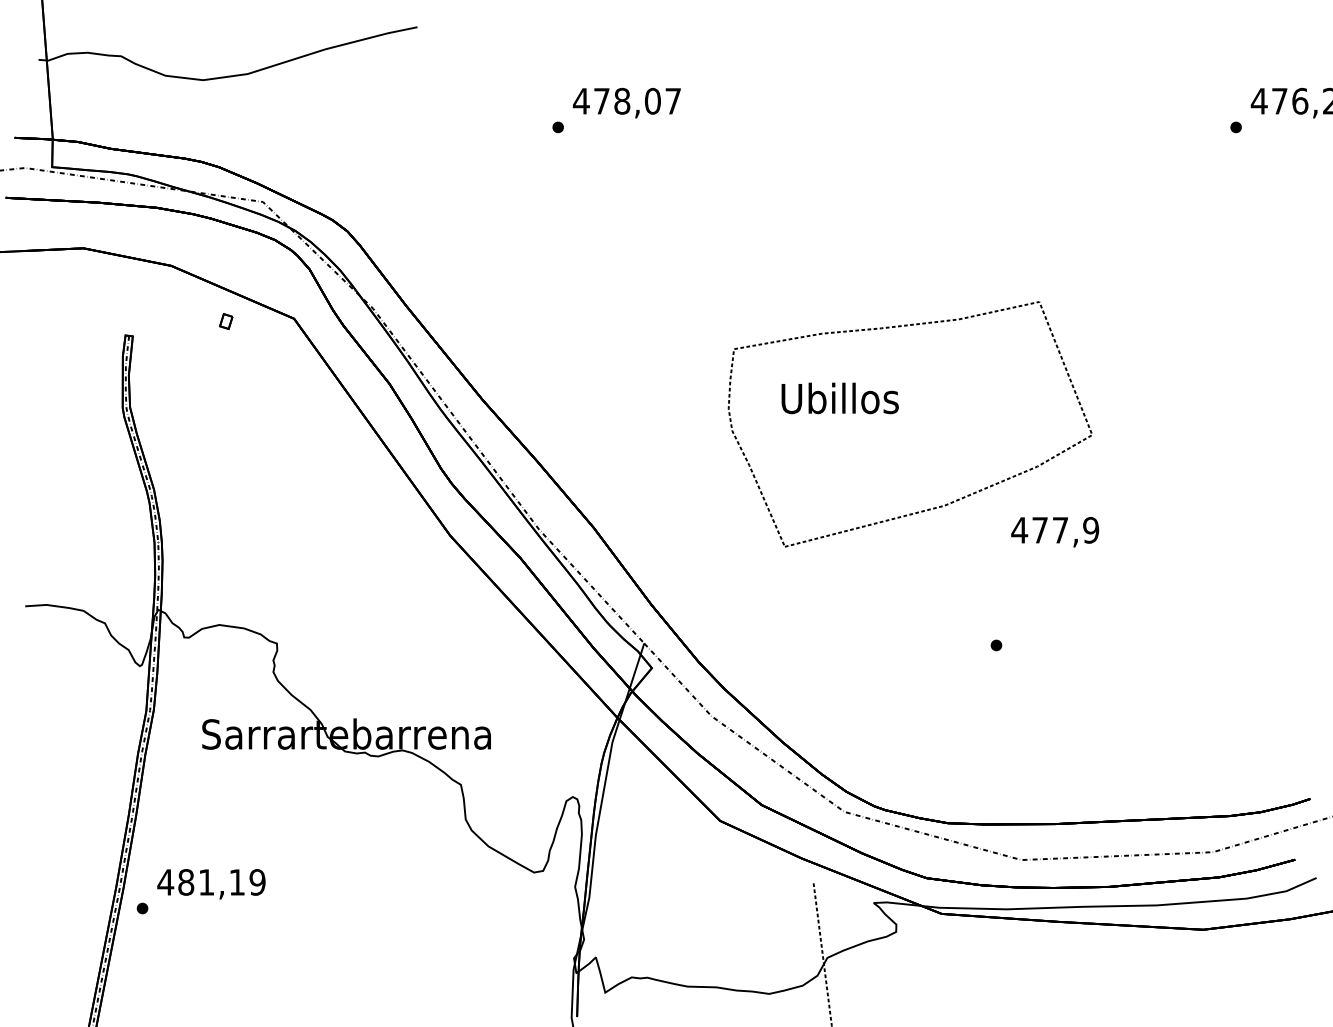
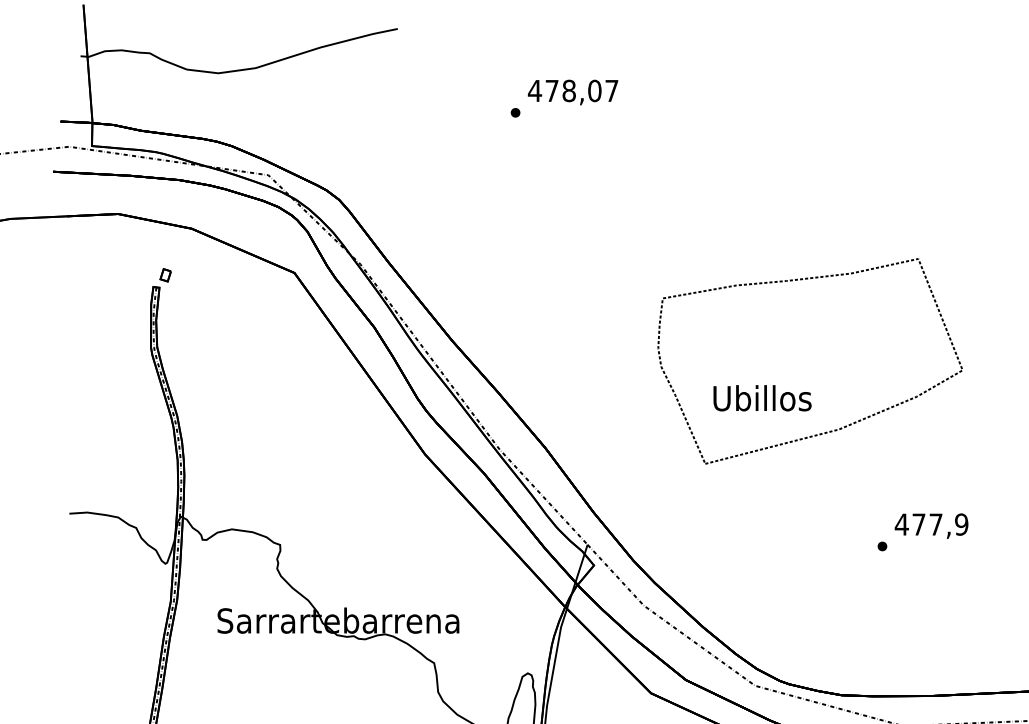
part: (226, 321) -> (165, 275), moved
text: (839, 398) -> (761, 398), moved
text: (1055, 532) -> (931, 526), moved

